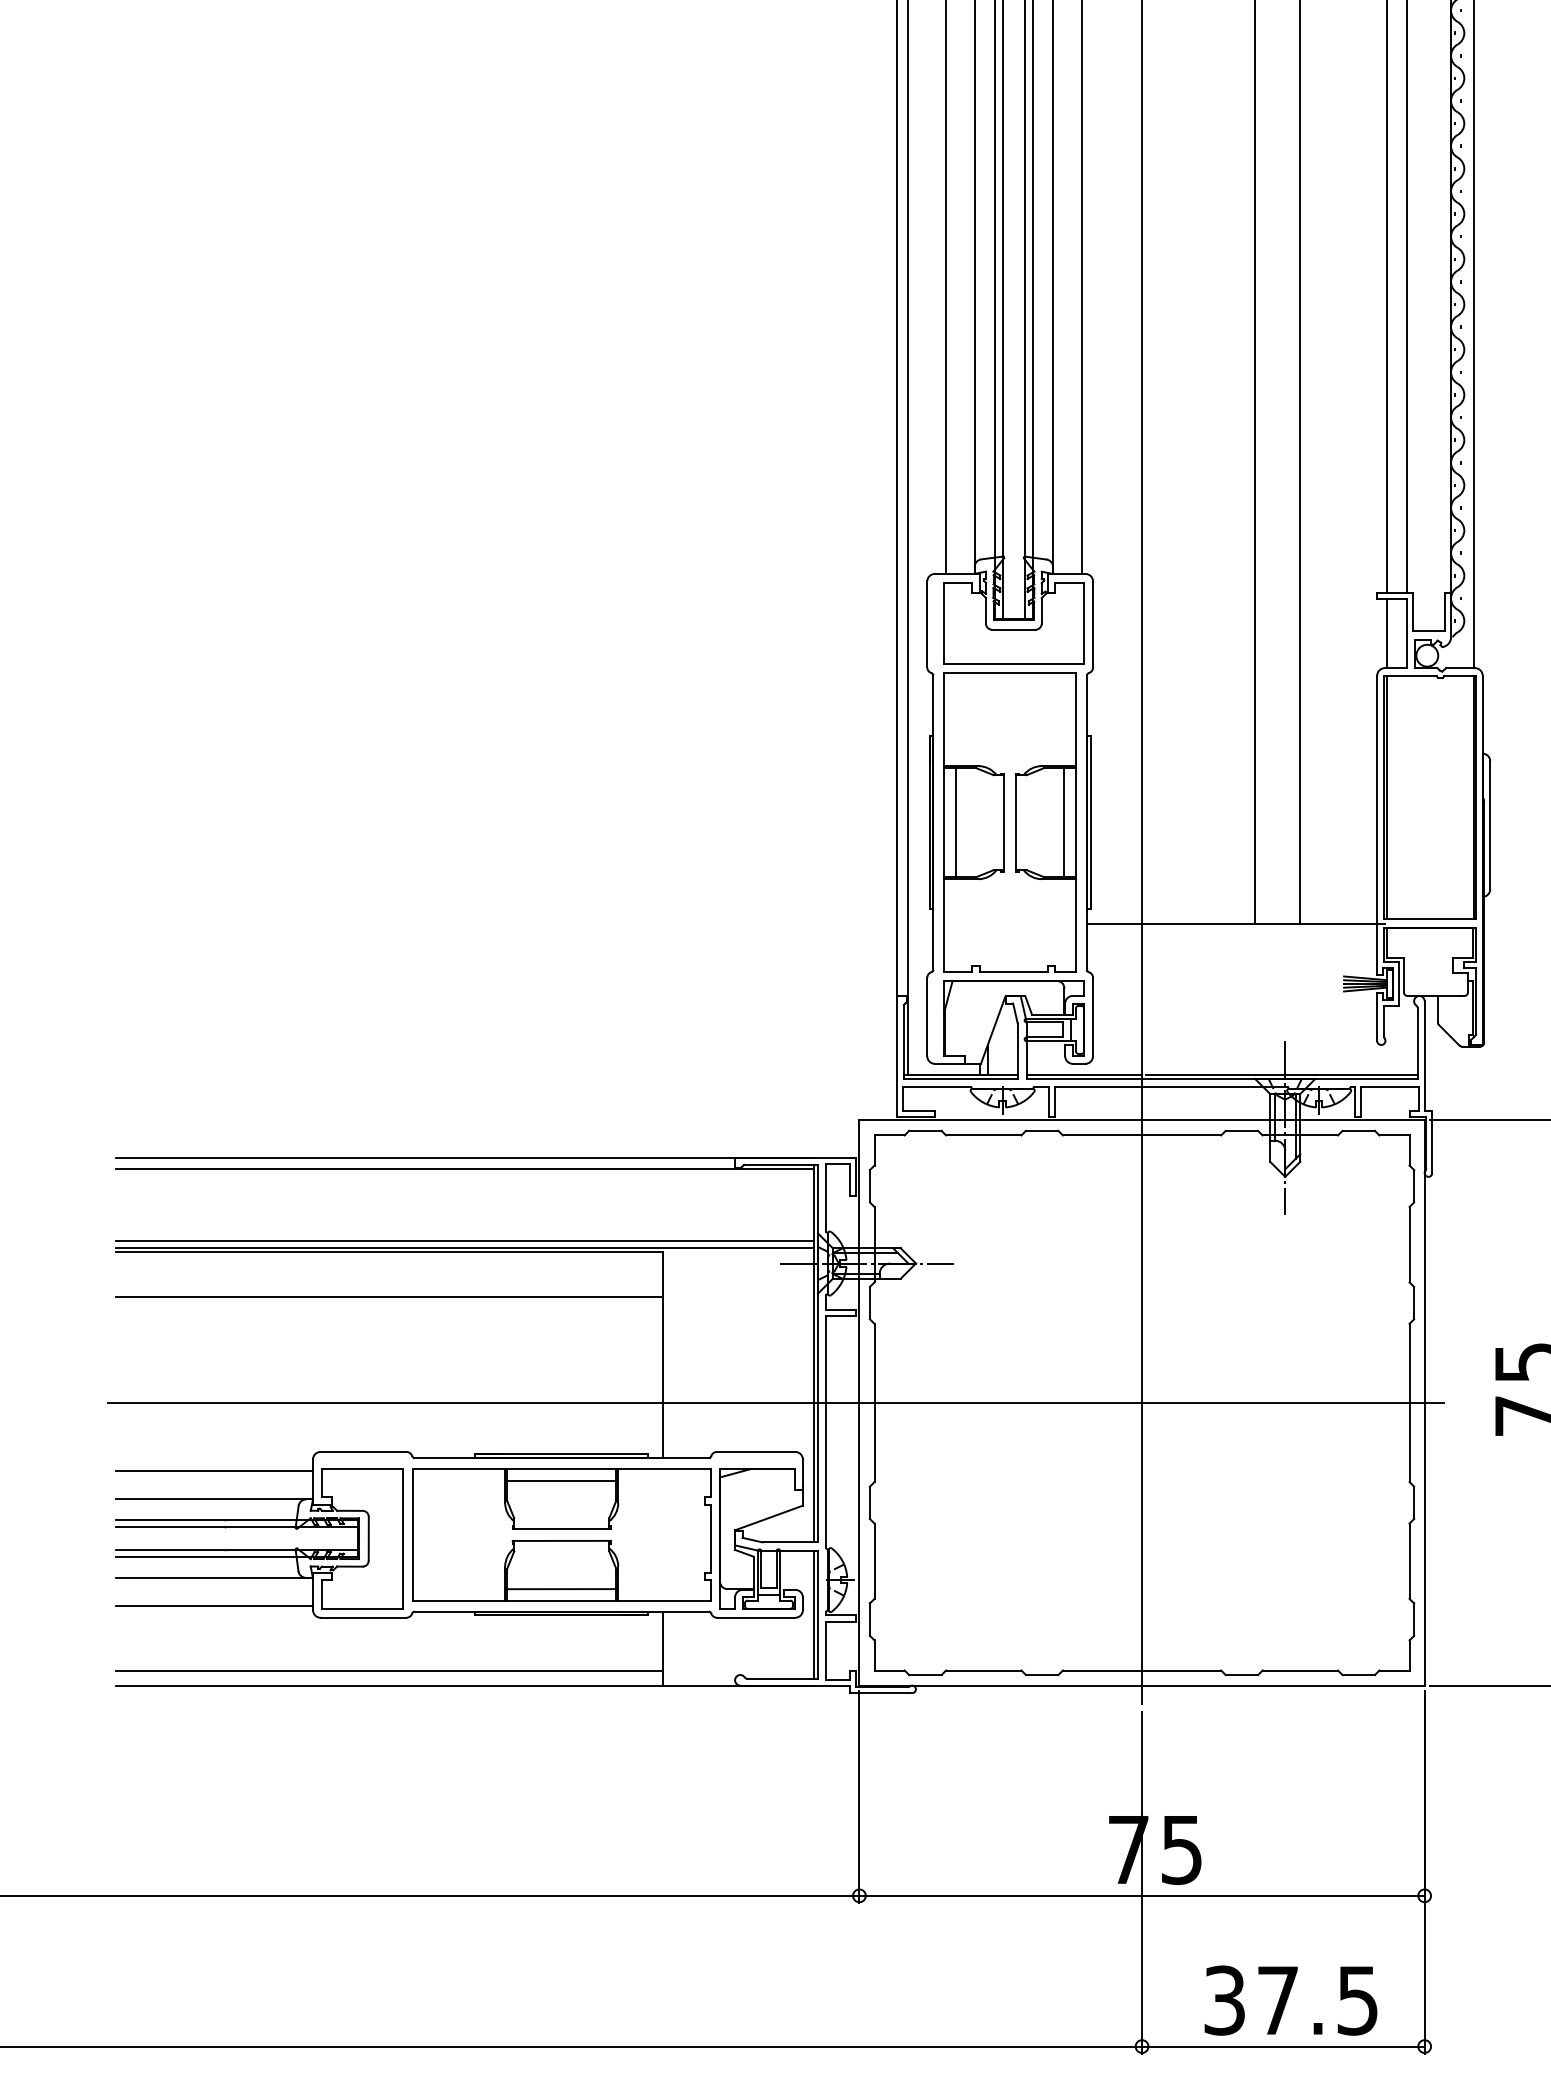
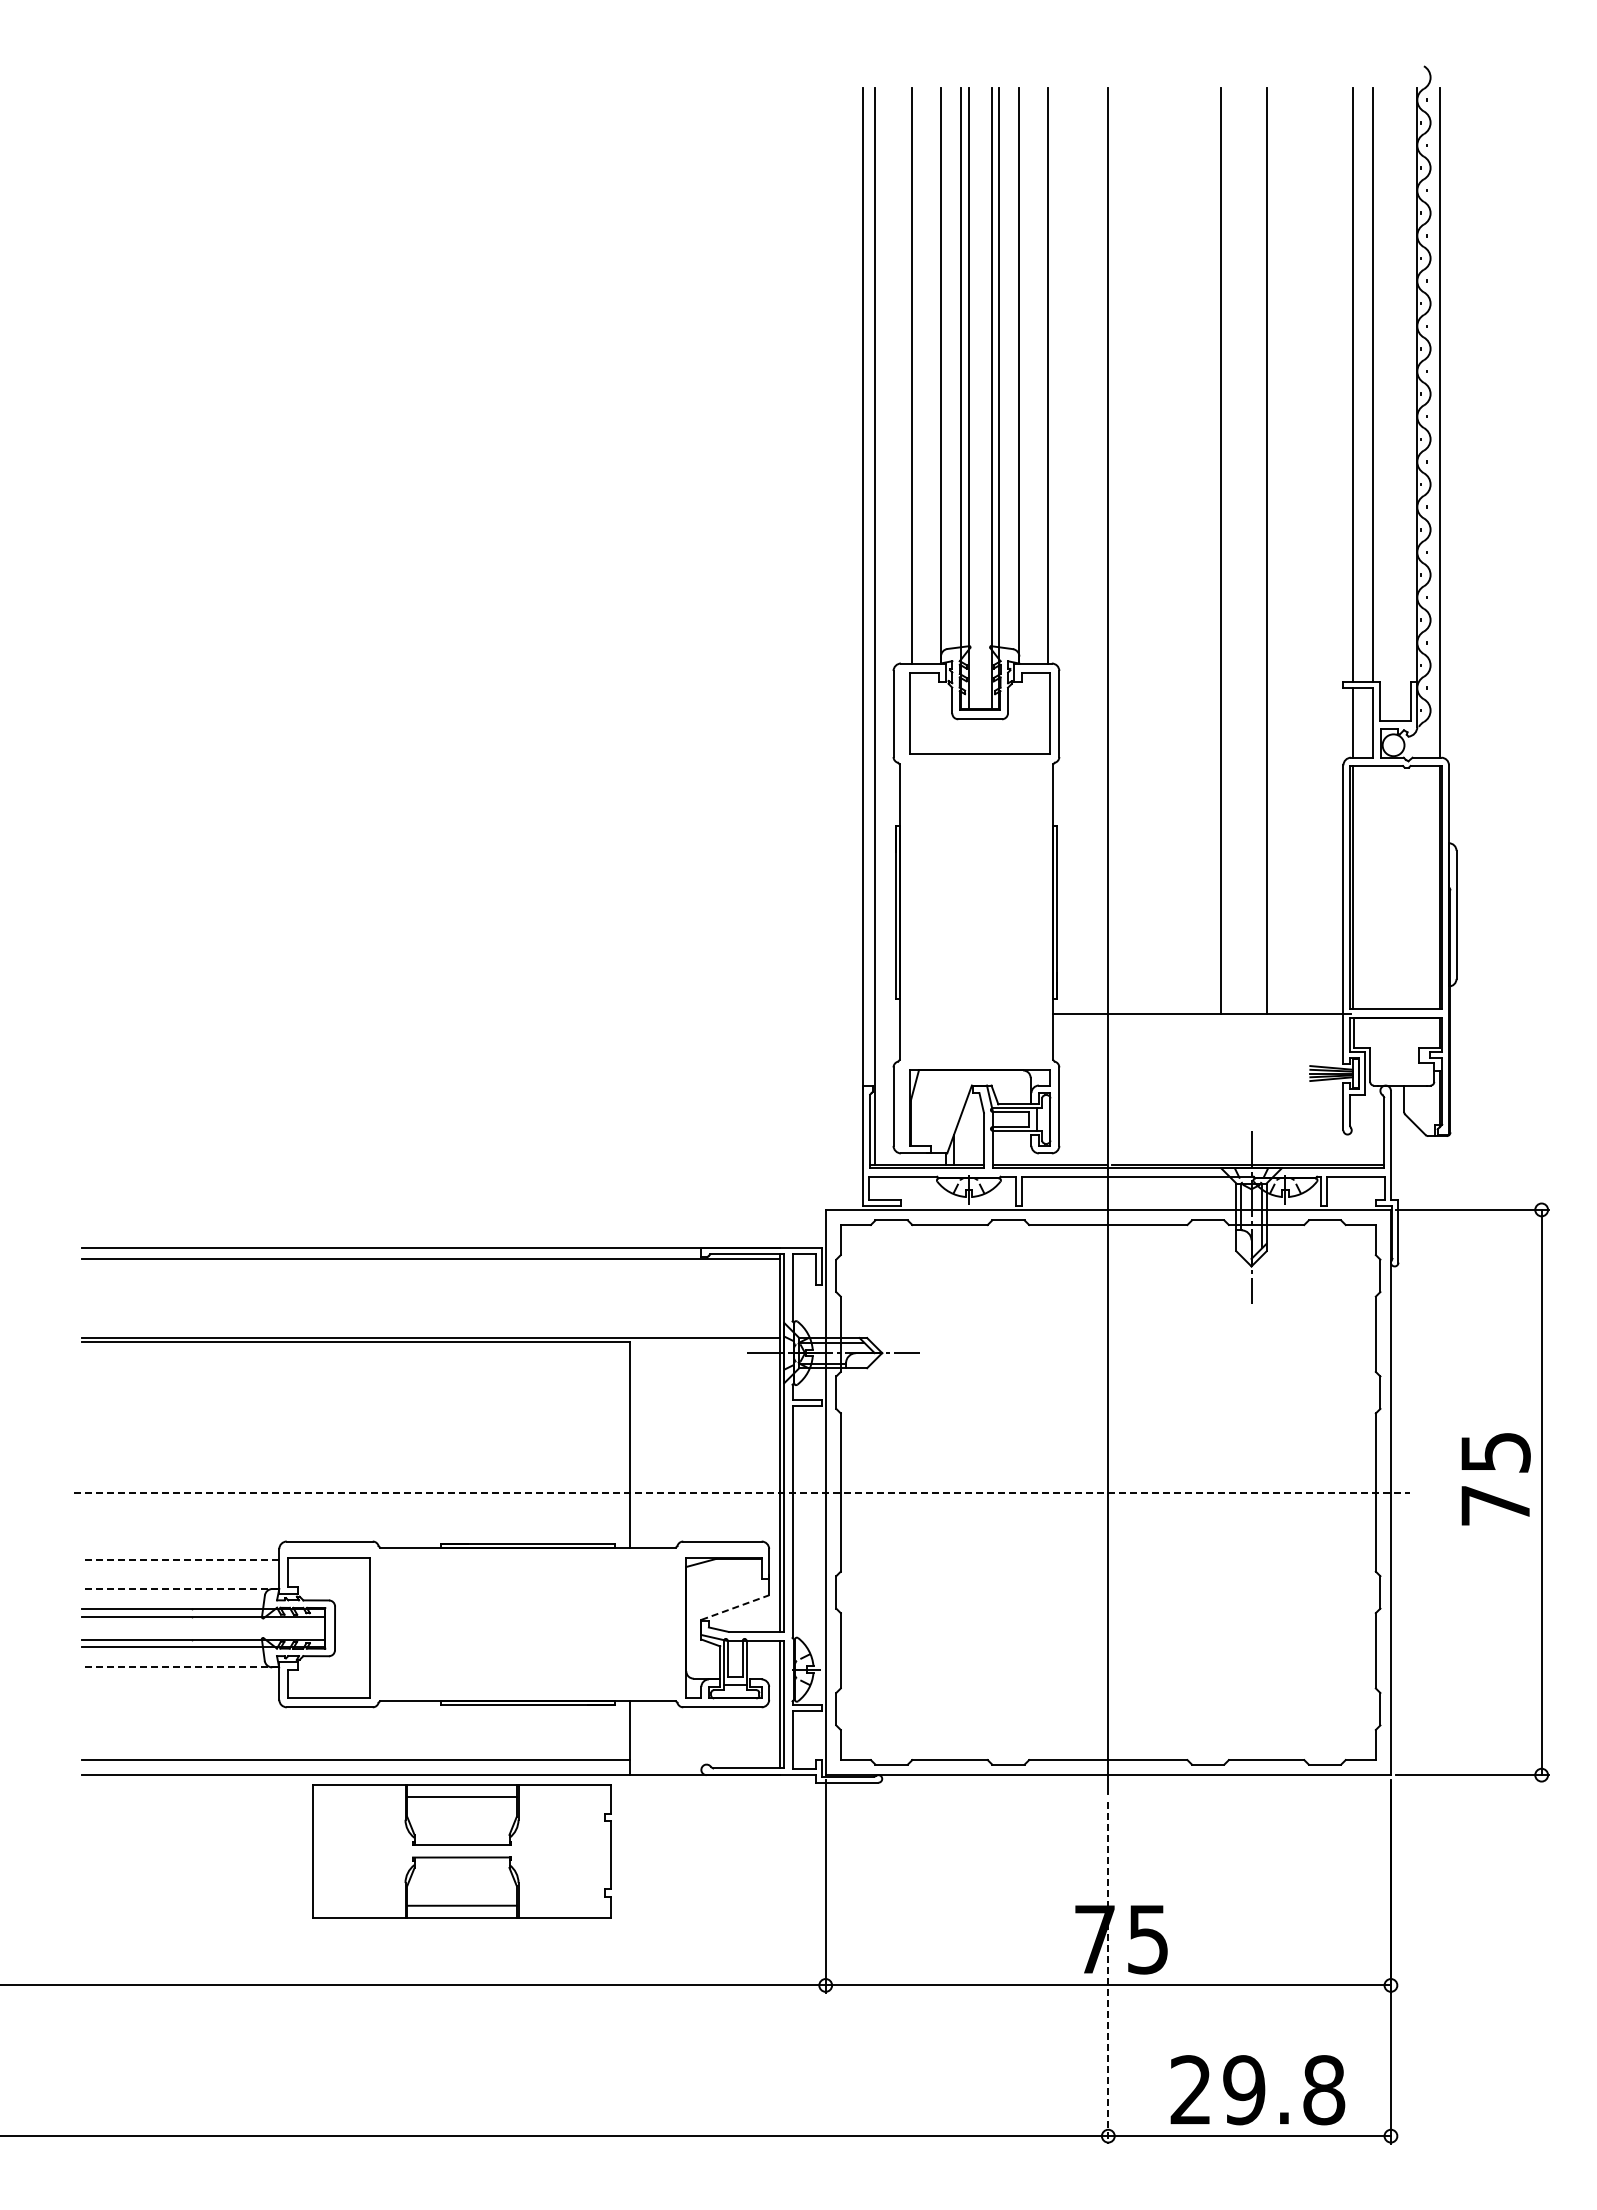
part: (1010, 821) -> (976, 911), removed
line: (465, 1240) -> (431, 1330), removed
line: (389, 1297) -> (355, 1387), removed
line: (776, 1402) -> (742, 1492), solid -> dashed
line: (214, 1470) -> (180, 1560), solid -> dashed
line: (214, 1499) -> (180, 1589), solid -> dashed
line: (769, 1517) -> (735, 1607), solid -> dashed
part: (561, 1534) -> (461, 1851), moved
line: (214, 1577) -> (180, 1667), solid -> dashed
line: (214, 1606) -> (180, 1696), removed
line: (1142, 1883) -> (1108, 1973), solid -> dashed
text: (1291, 2000) -> (1257, 2090), 37.5 -> 29.8

